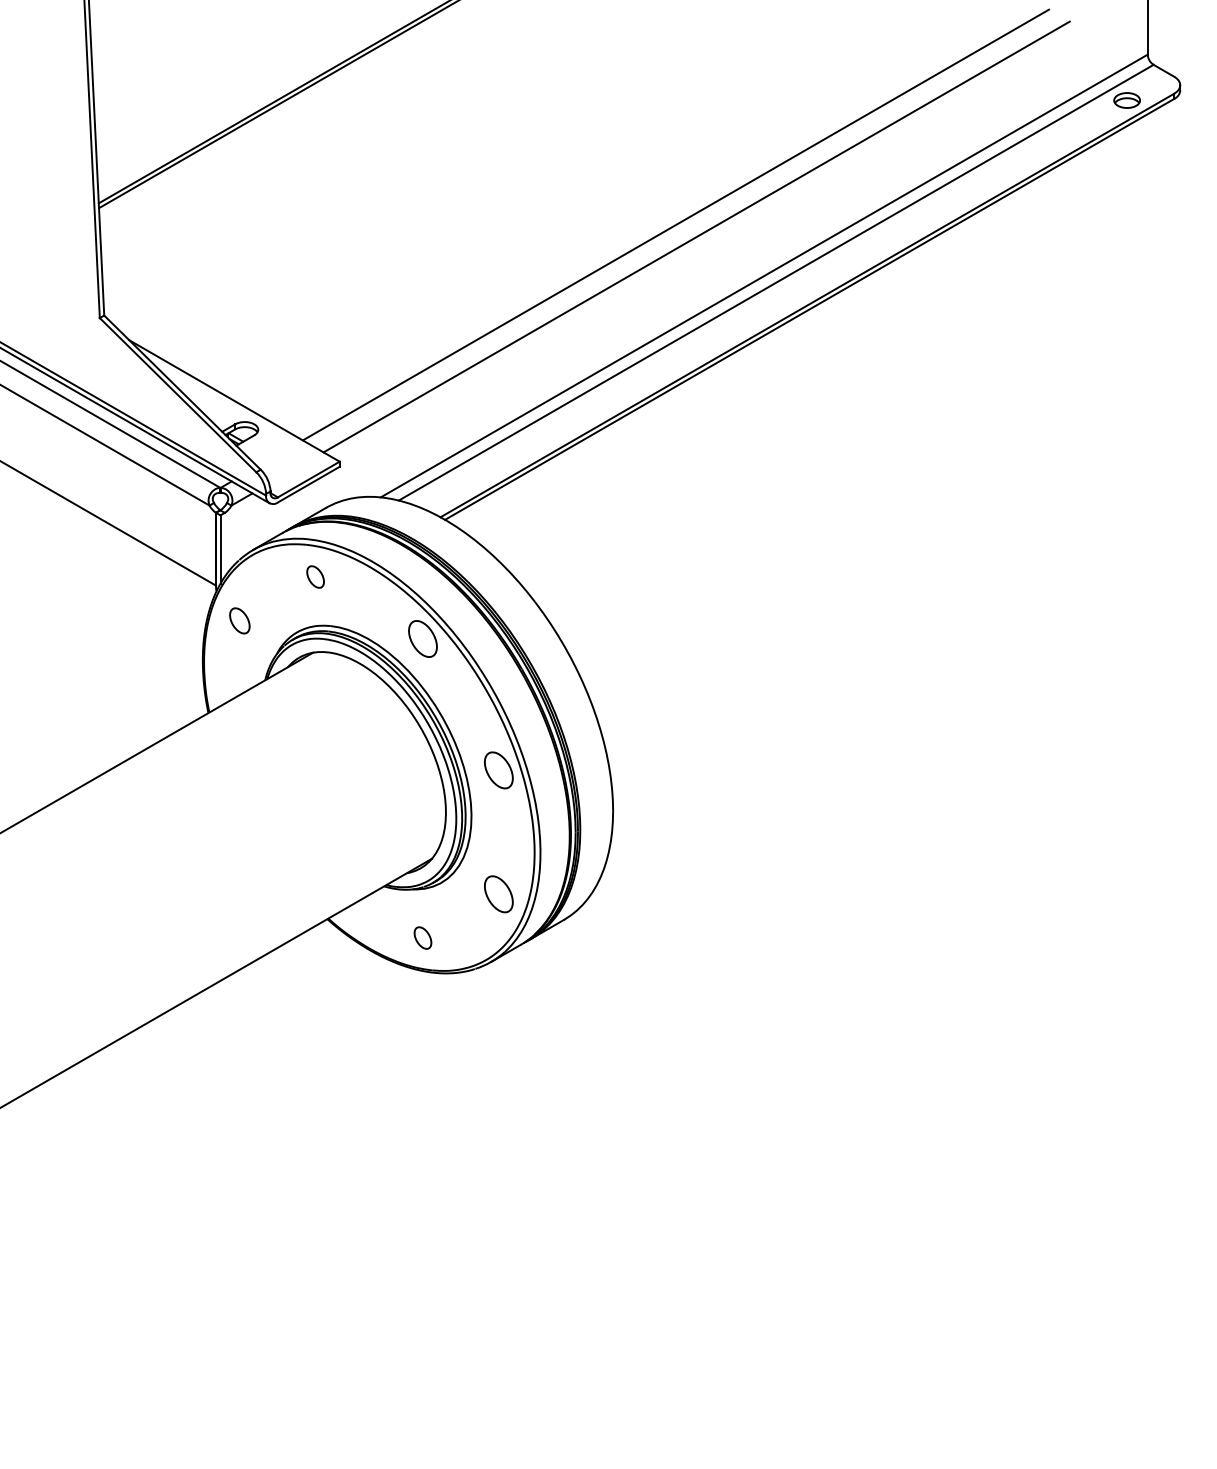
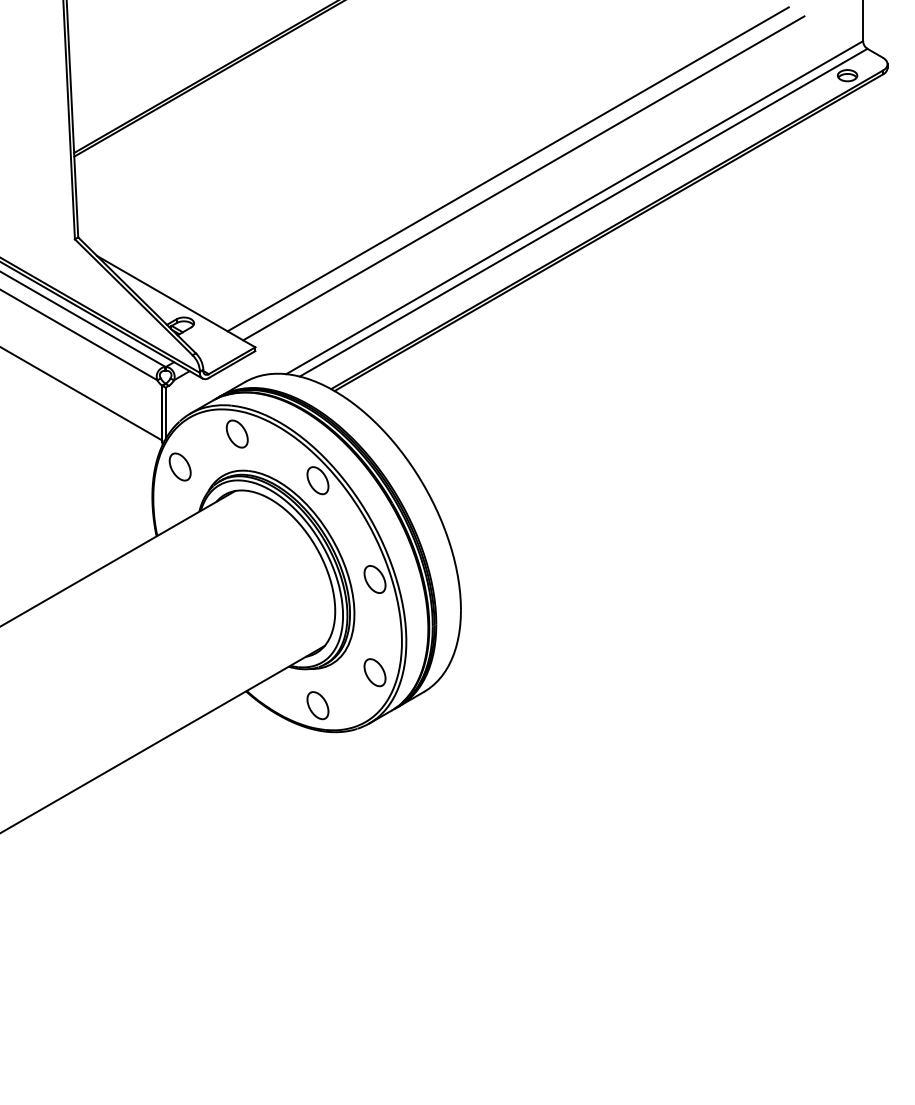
part: (315, 576) -> (237, 433), size x1.67
part: (239, 620) -> (179, 466), size x1.43
part: (422, 937) -> (317, 705), size x1.67

